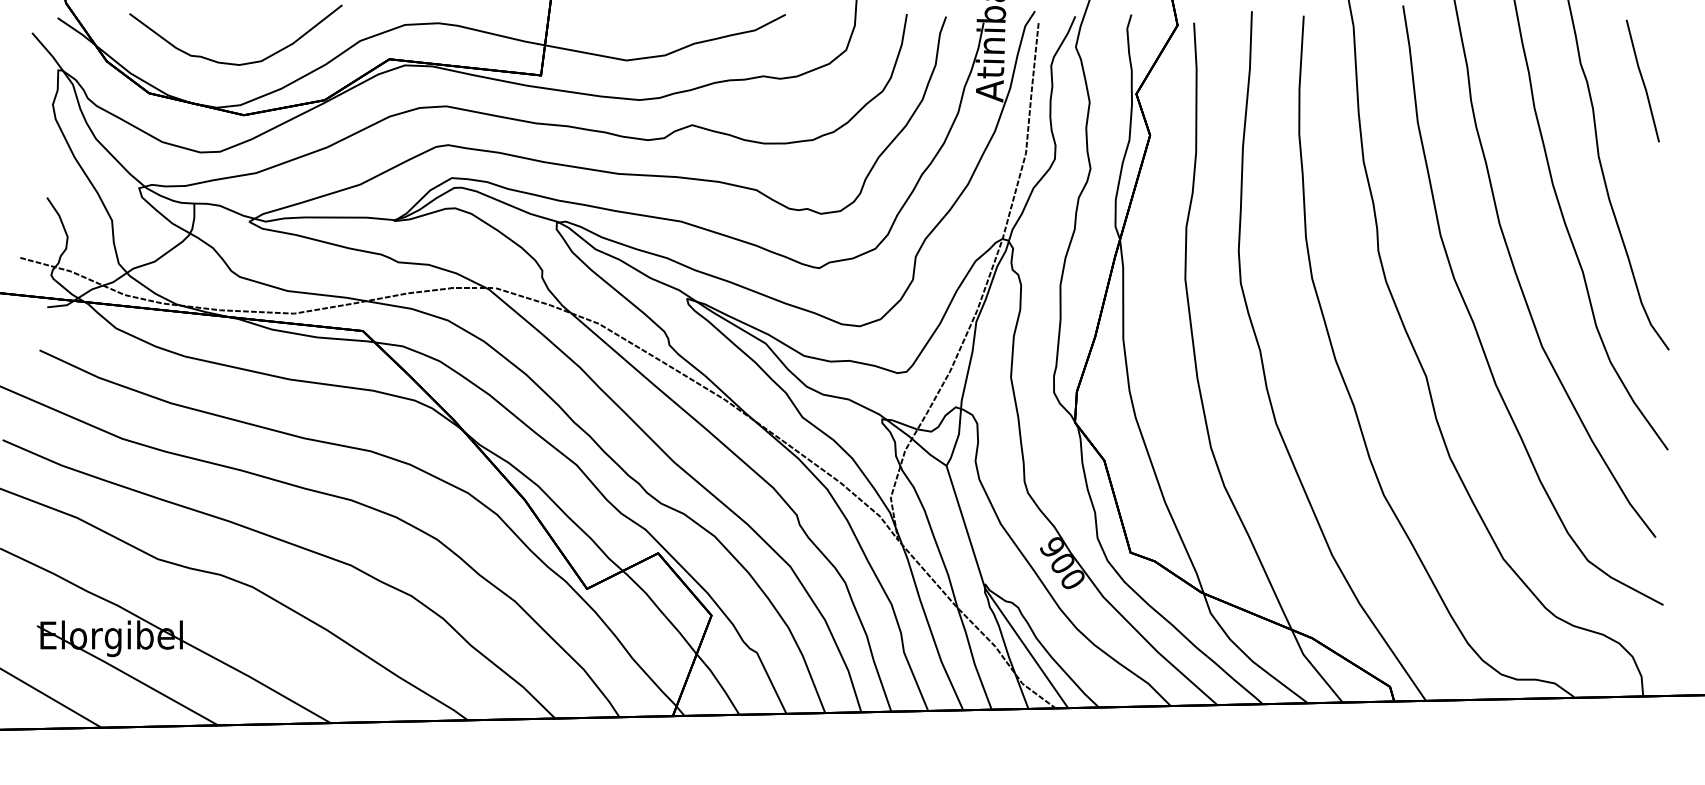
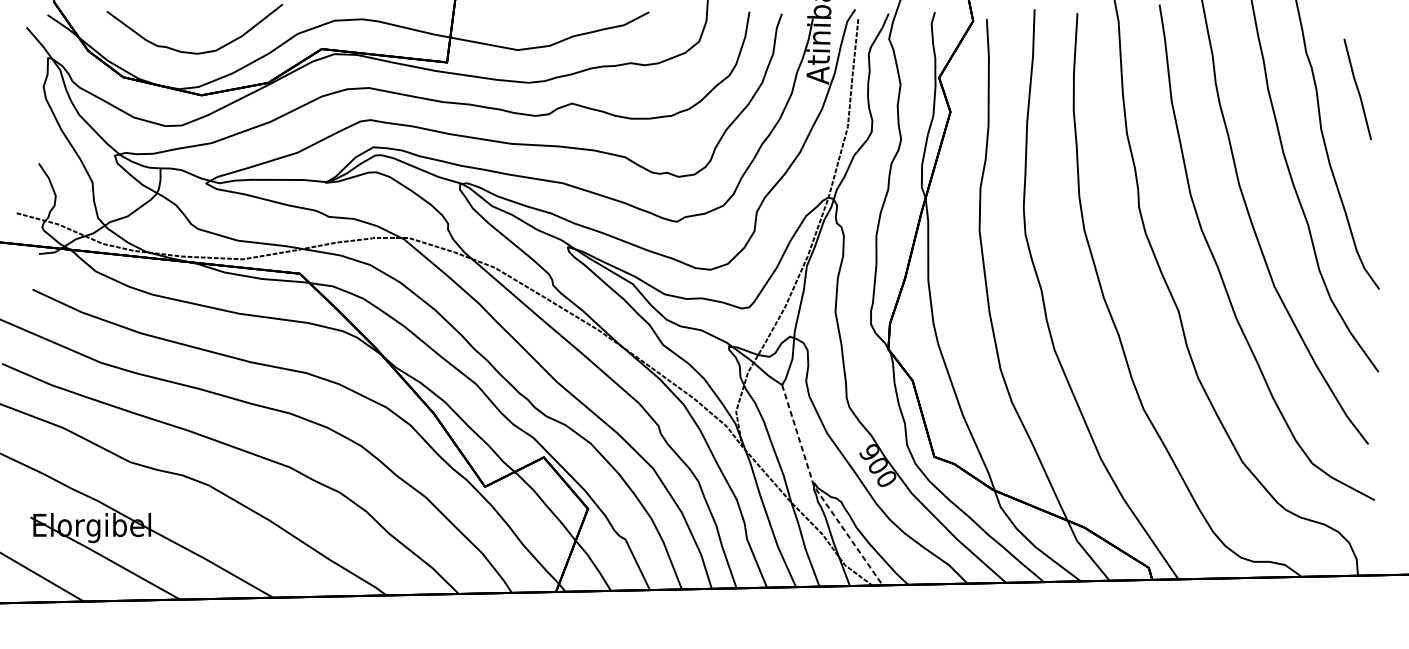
line: (1642, 80) -> (1357, 88), moved
line: (989, 594) -> (817, 491), solid -> dashed

